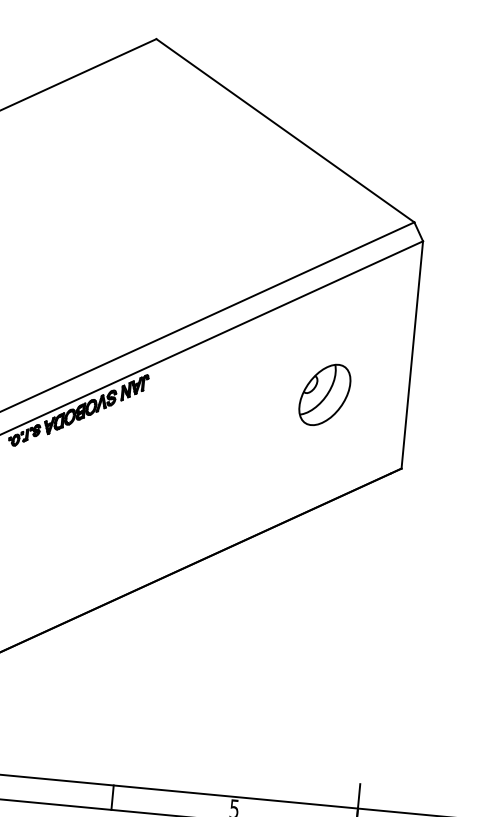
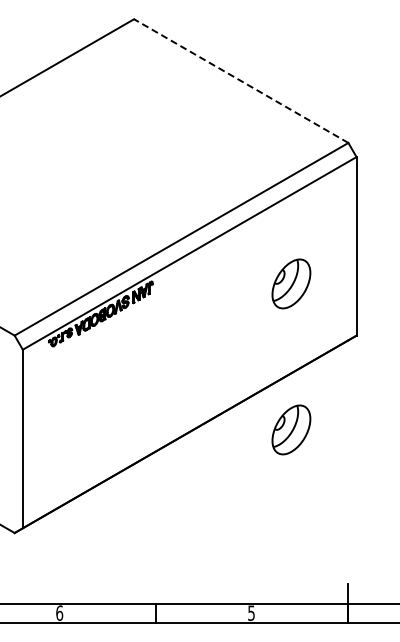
line: (285, 131) -> (241, 81), solid -> dashed
part: (307, 580) -> (291, 429), added

